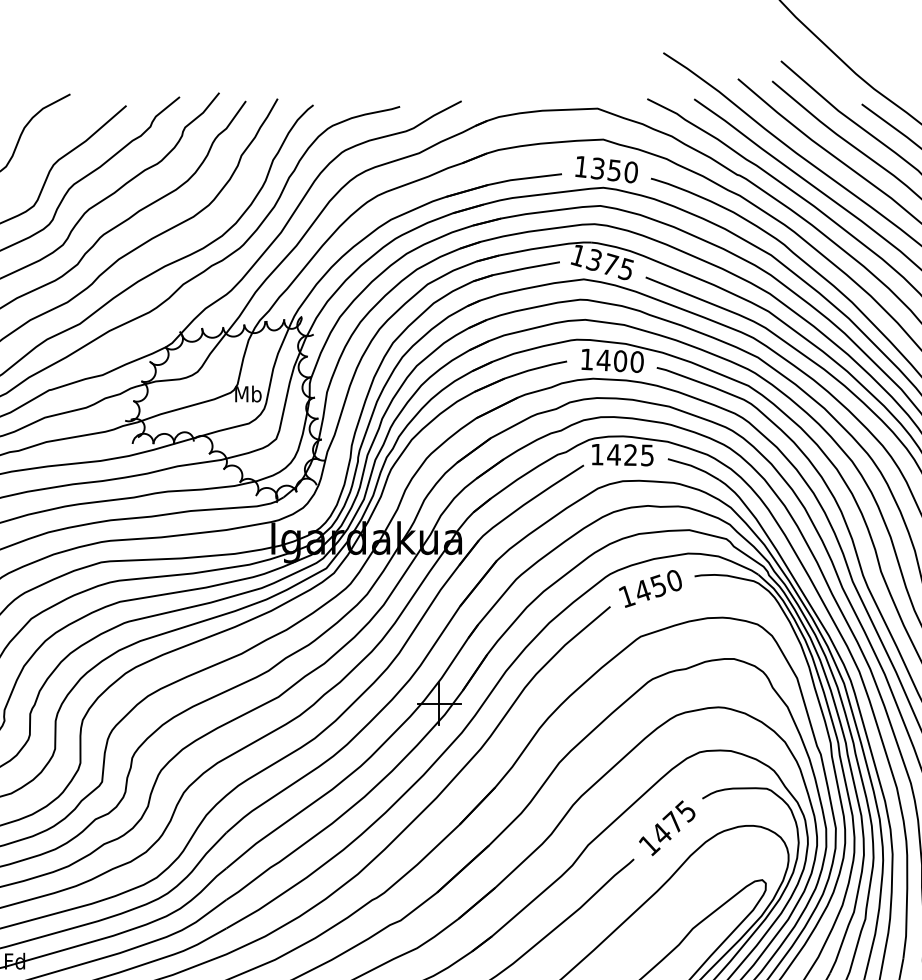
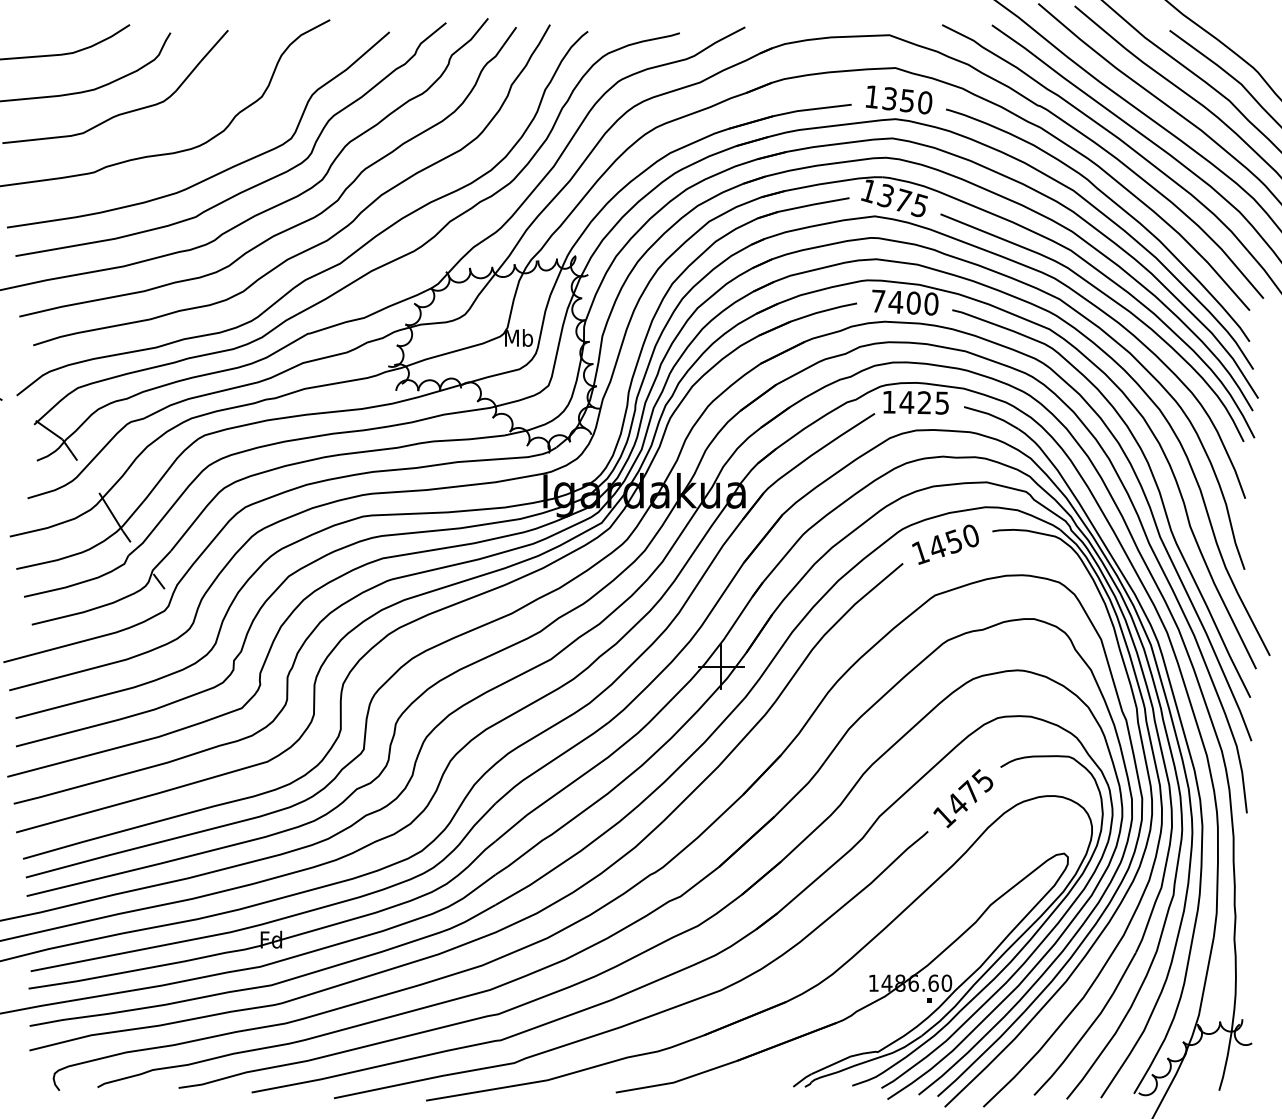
text: (587, 358) -> (878, 300), 1400 -> 7400

